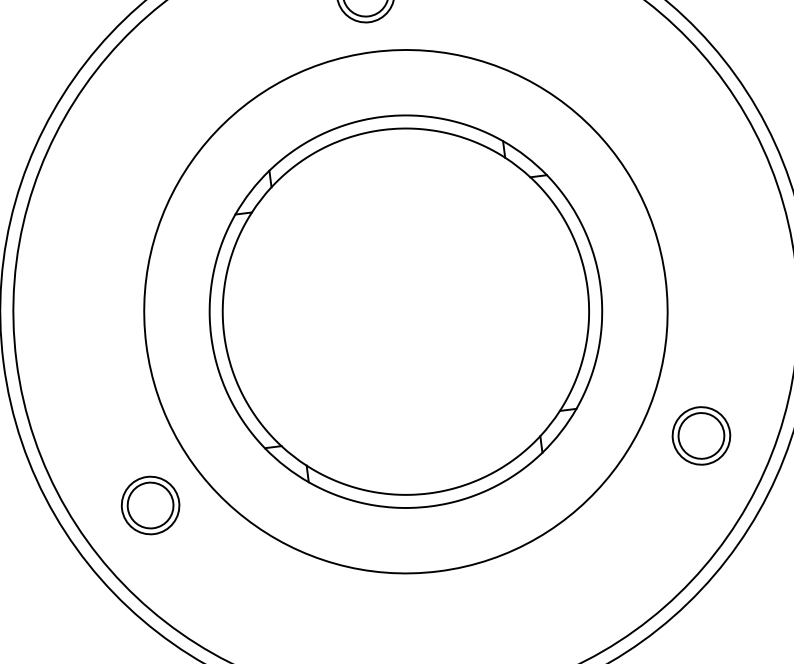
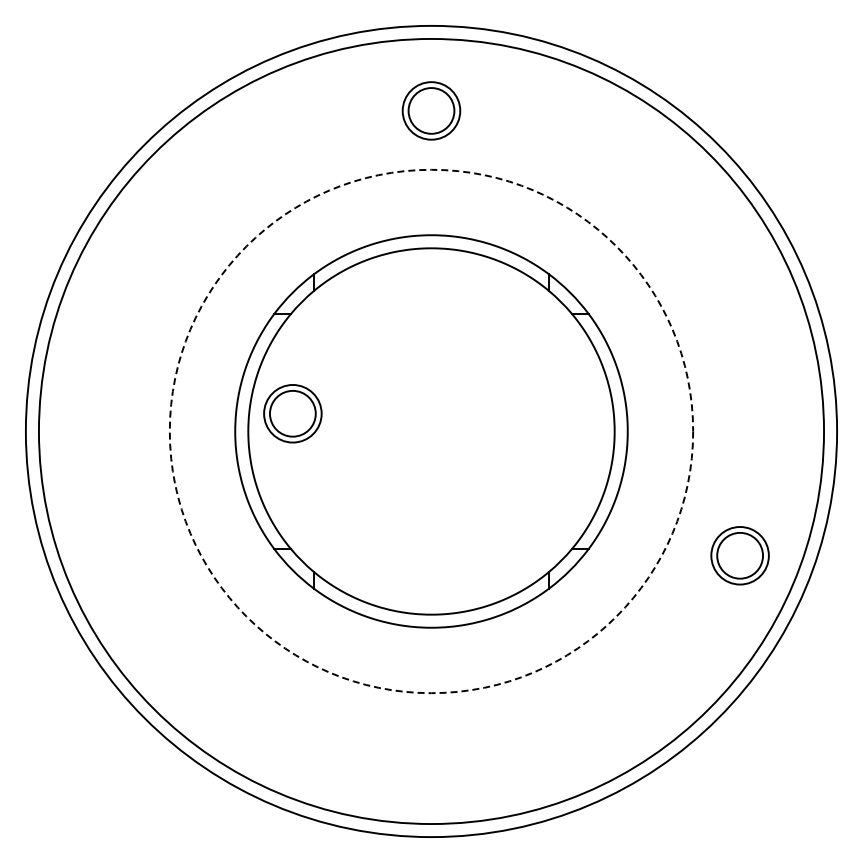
circle: (405, 311) -> (431, 431), solid -> dashed
part: (700, 435) -> (739, 555), moved
part: (150, 505) -> (292, 413), moved

